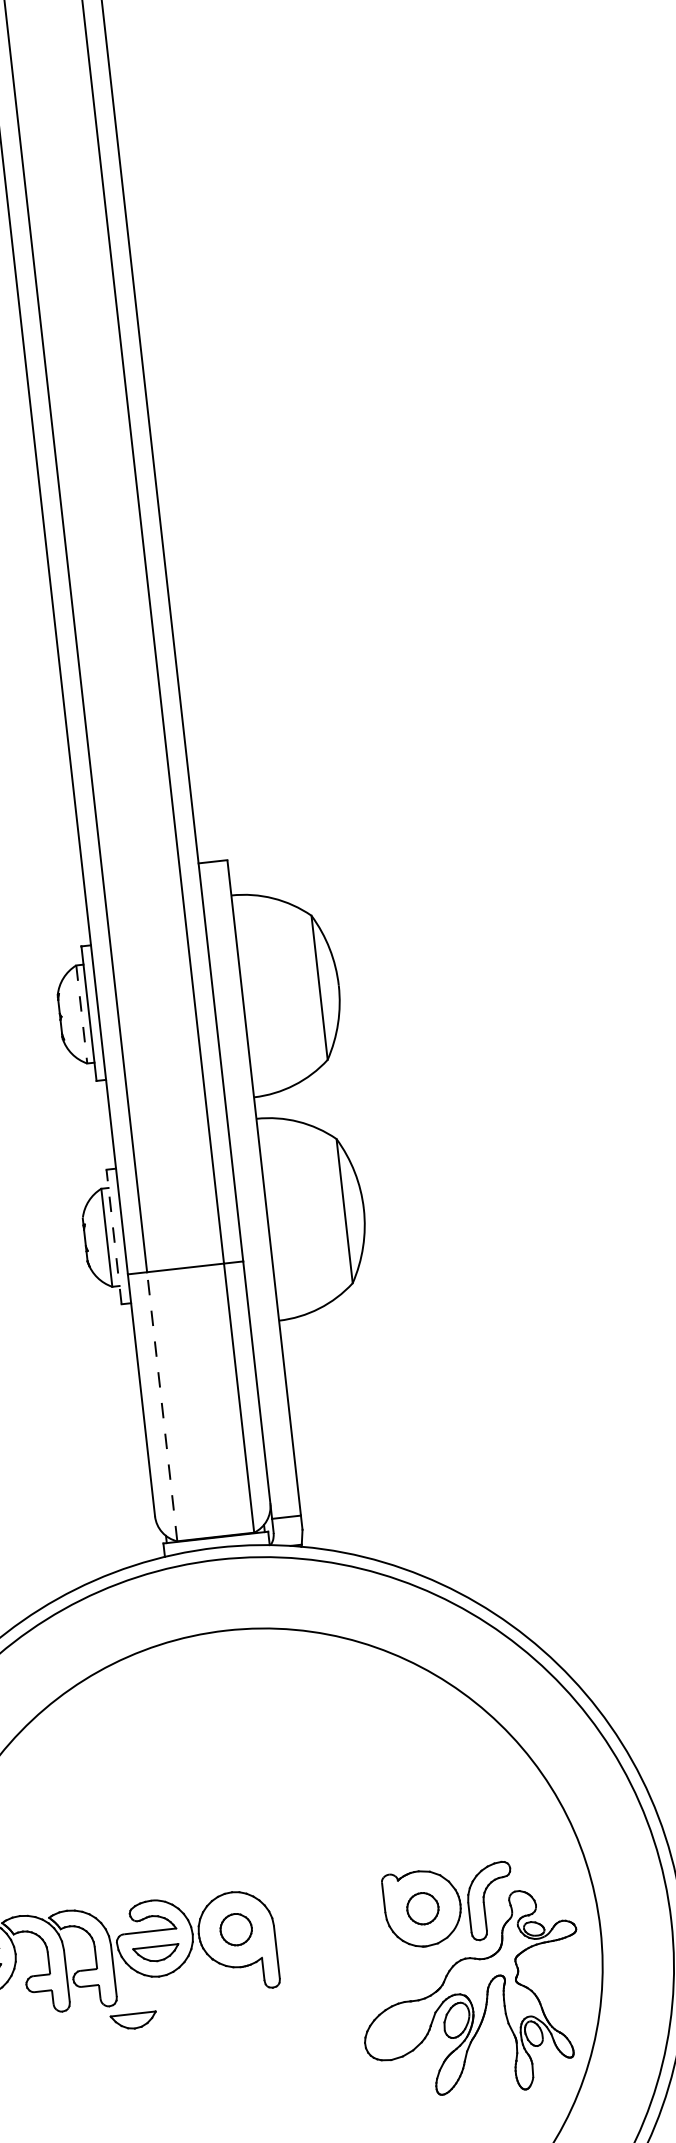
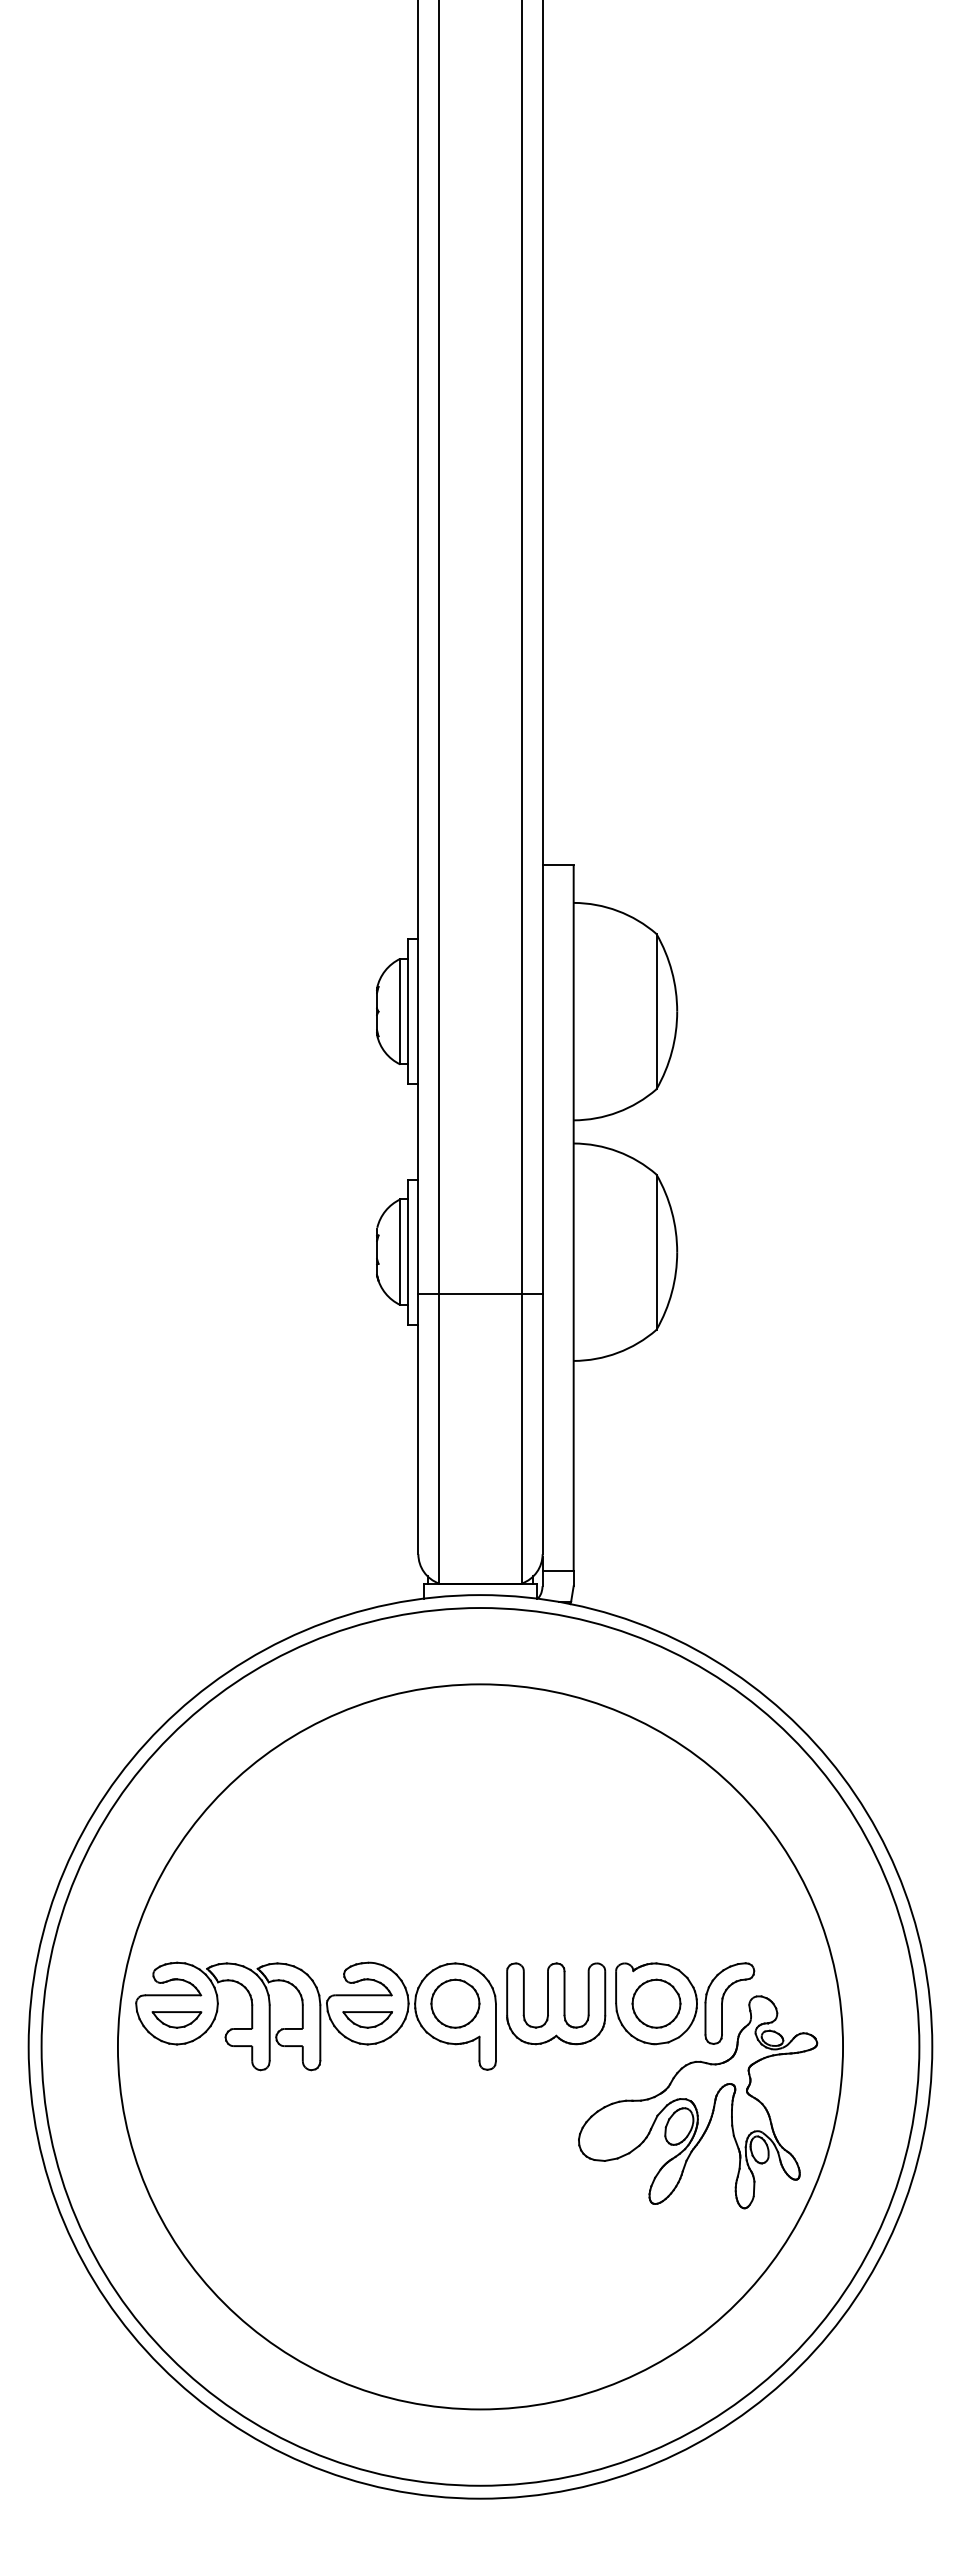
line: (81, 1014) -> (400, 1011), dashed -> solid
line: (114, 1236) -> (408, 1251), dashed -> solid
line: (162, 1406) -> (439, 1438), dashed -> solid
part: (422, 1908) -> (656, 2003), size x1.43
part: (330, 1918) -> (556, 2003), added
part: (236, 1929) -> (455, 2003), size x1.43
part: (133, 2020) -> (335, 2088), removed

